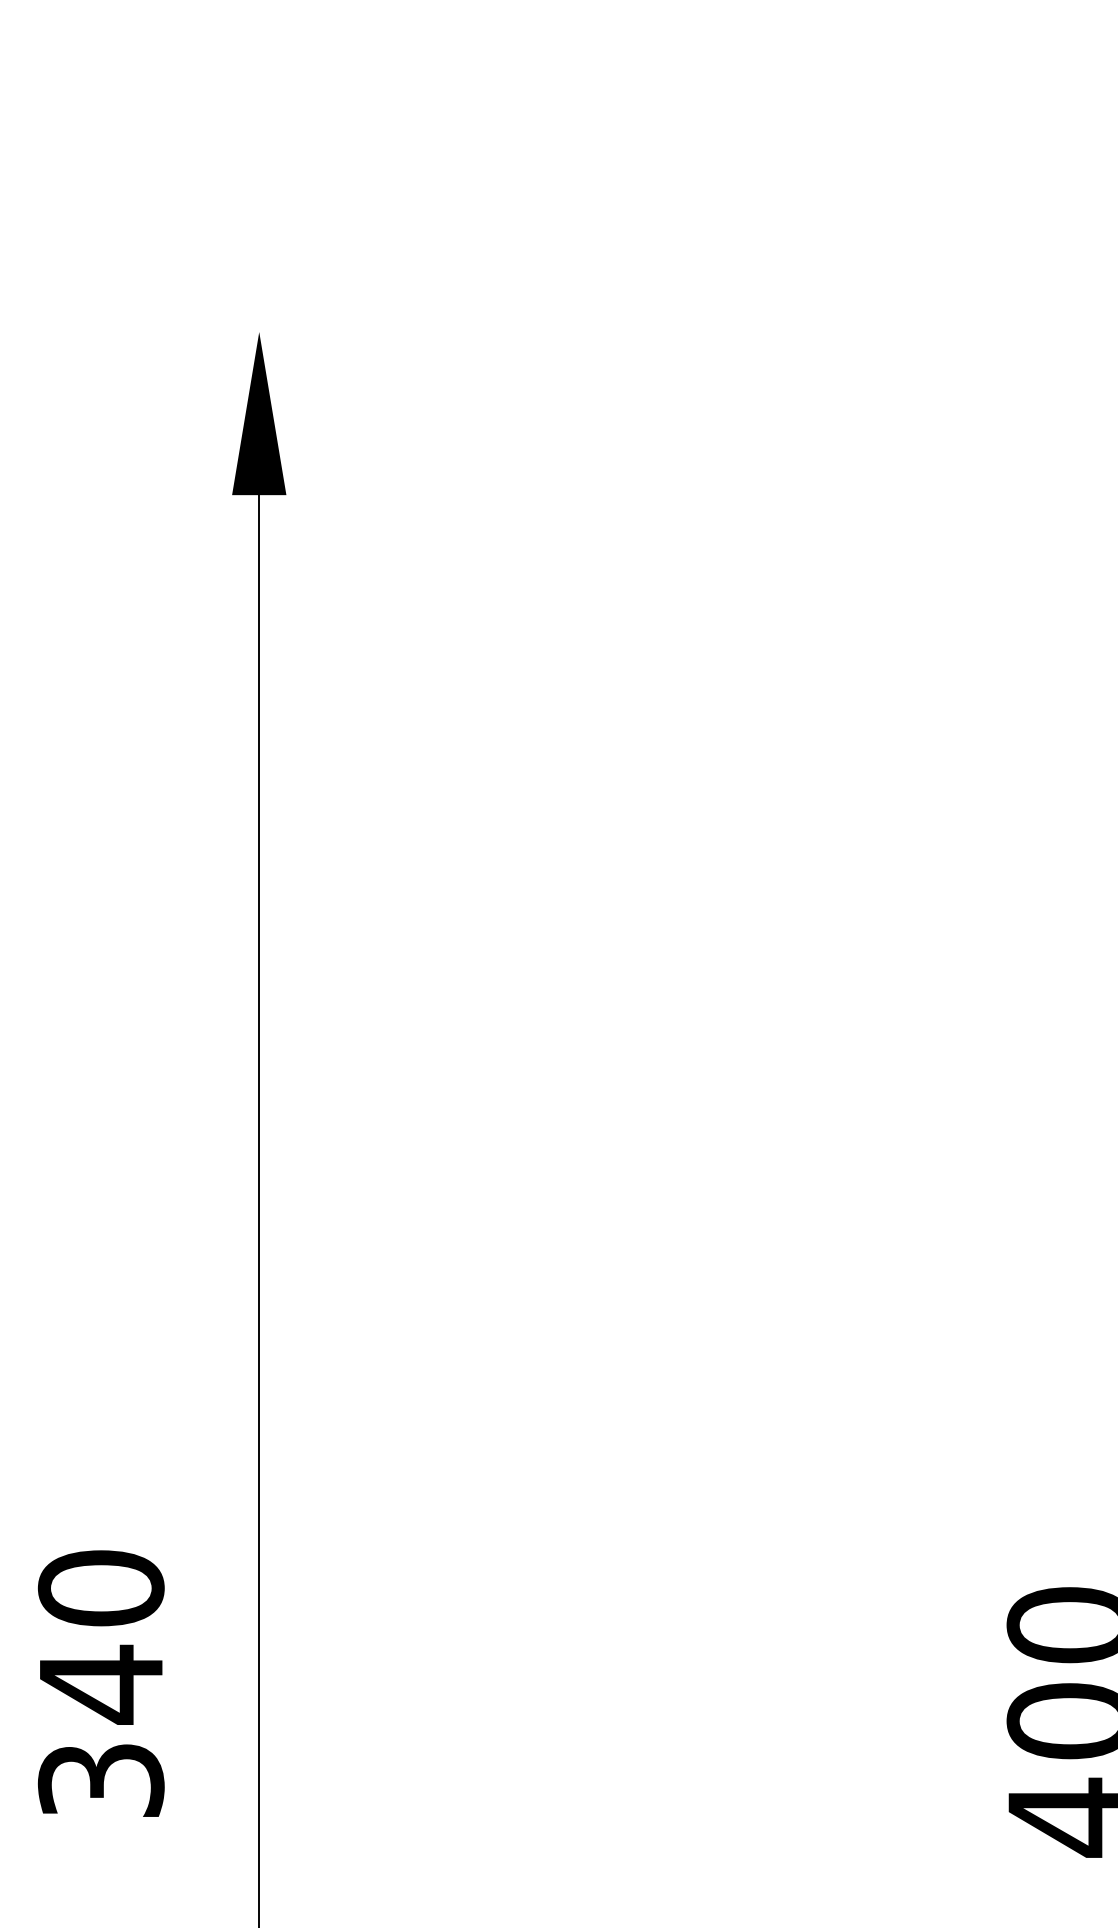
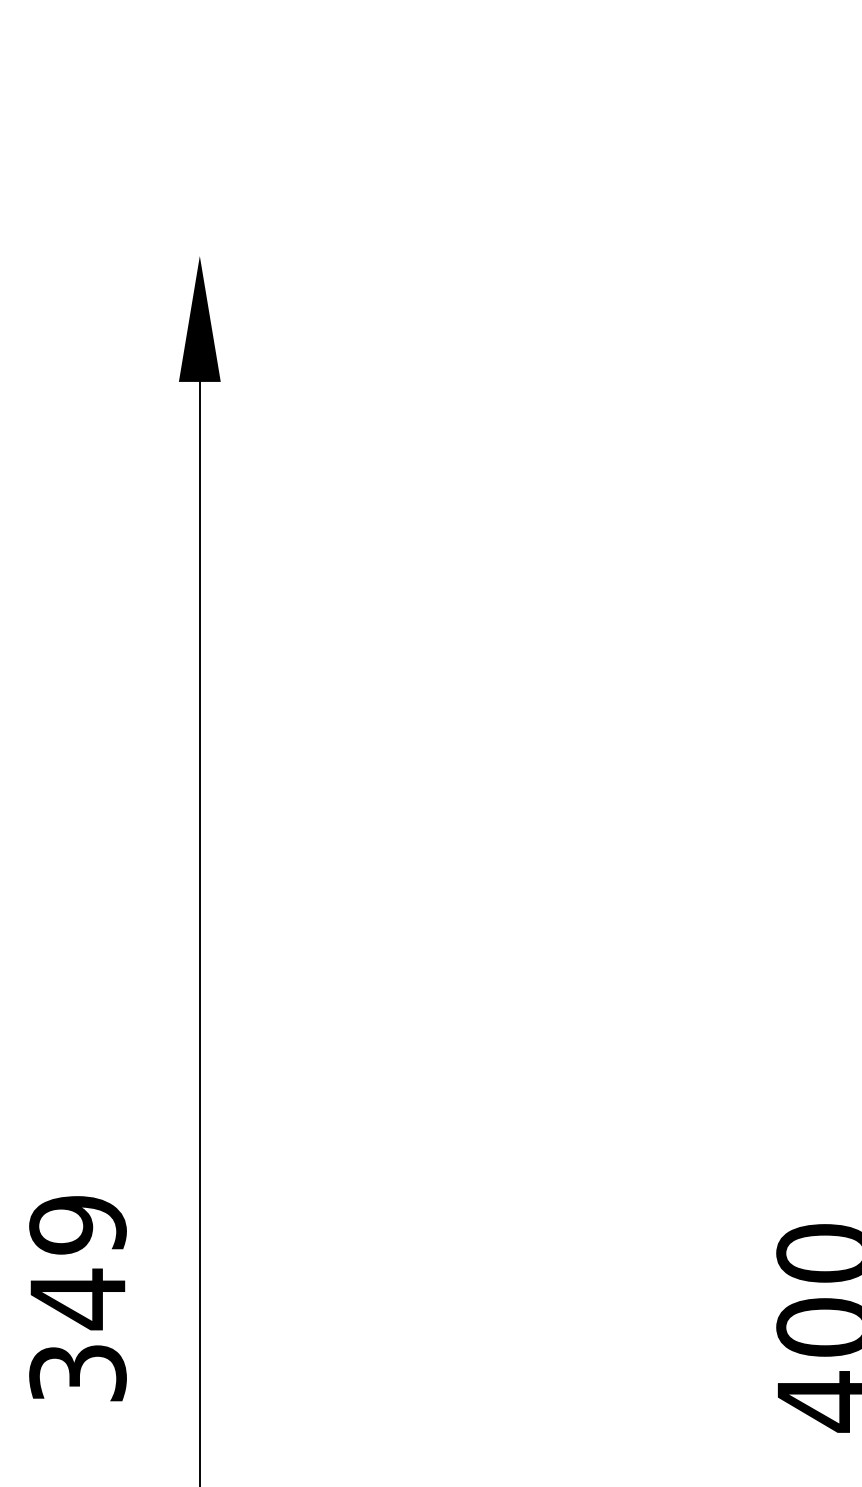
text: (101, 1588) -> (78, 1225), 340 -> 349

